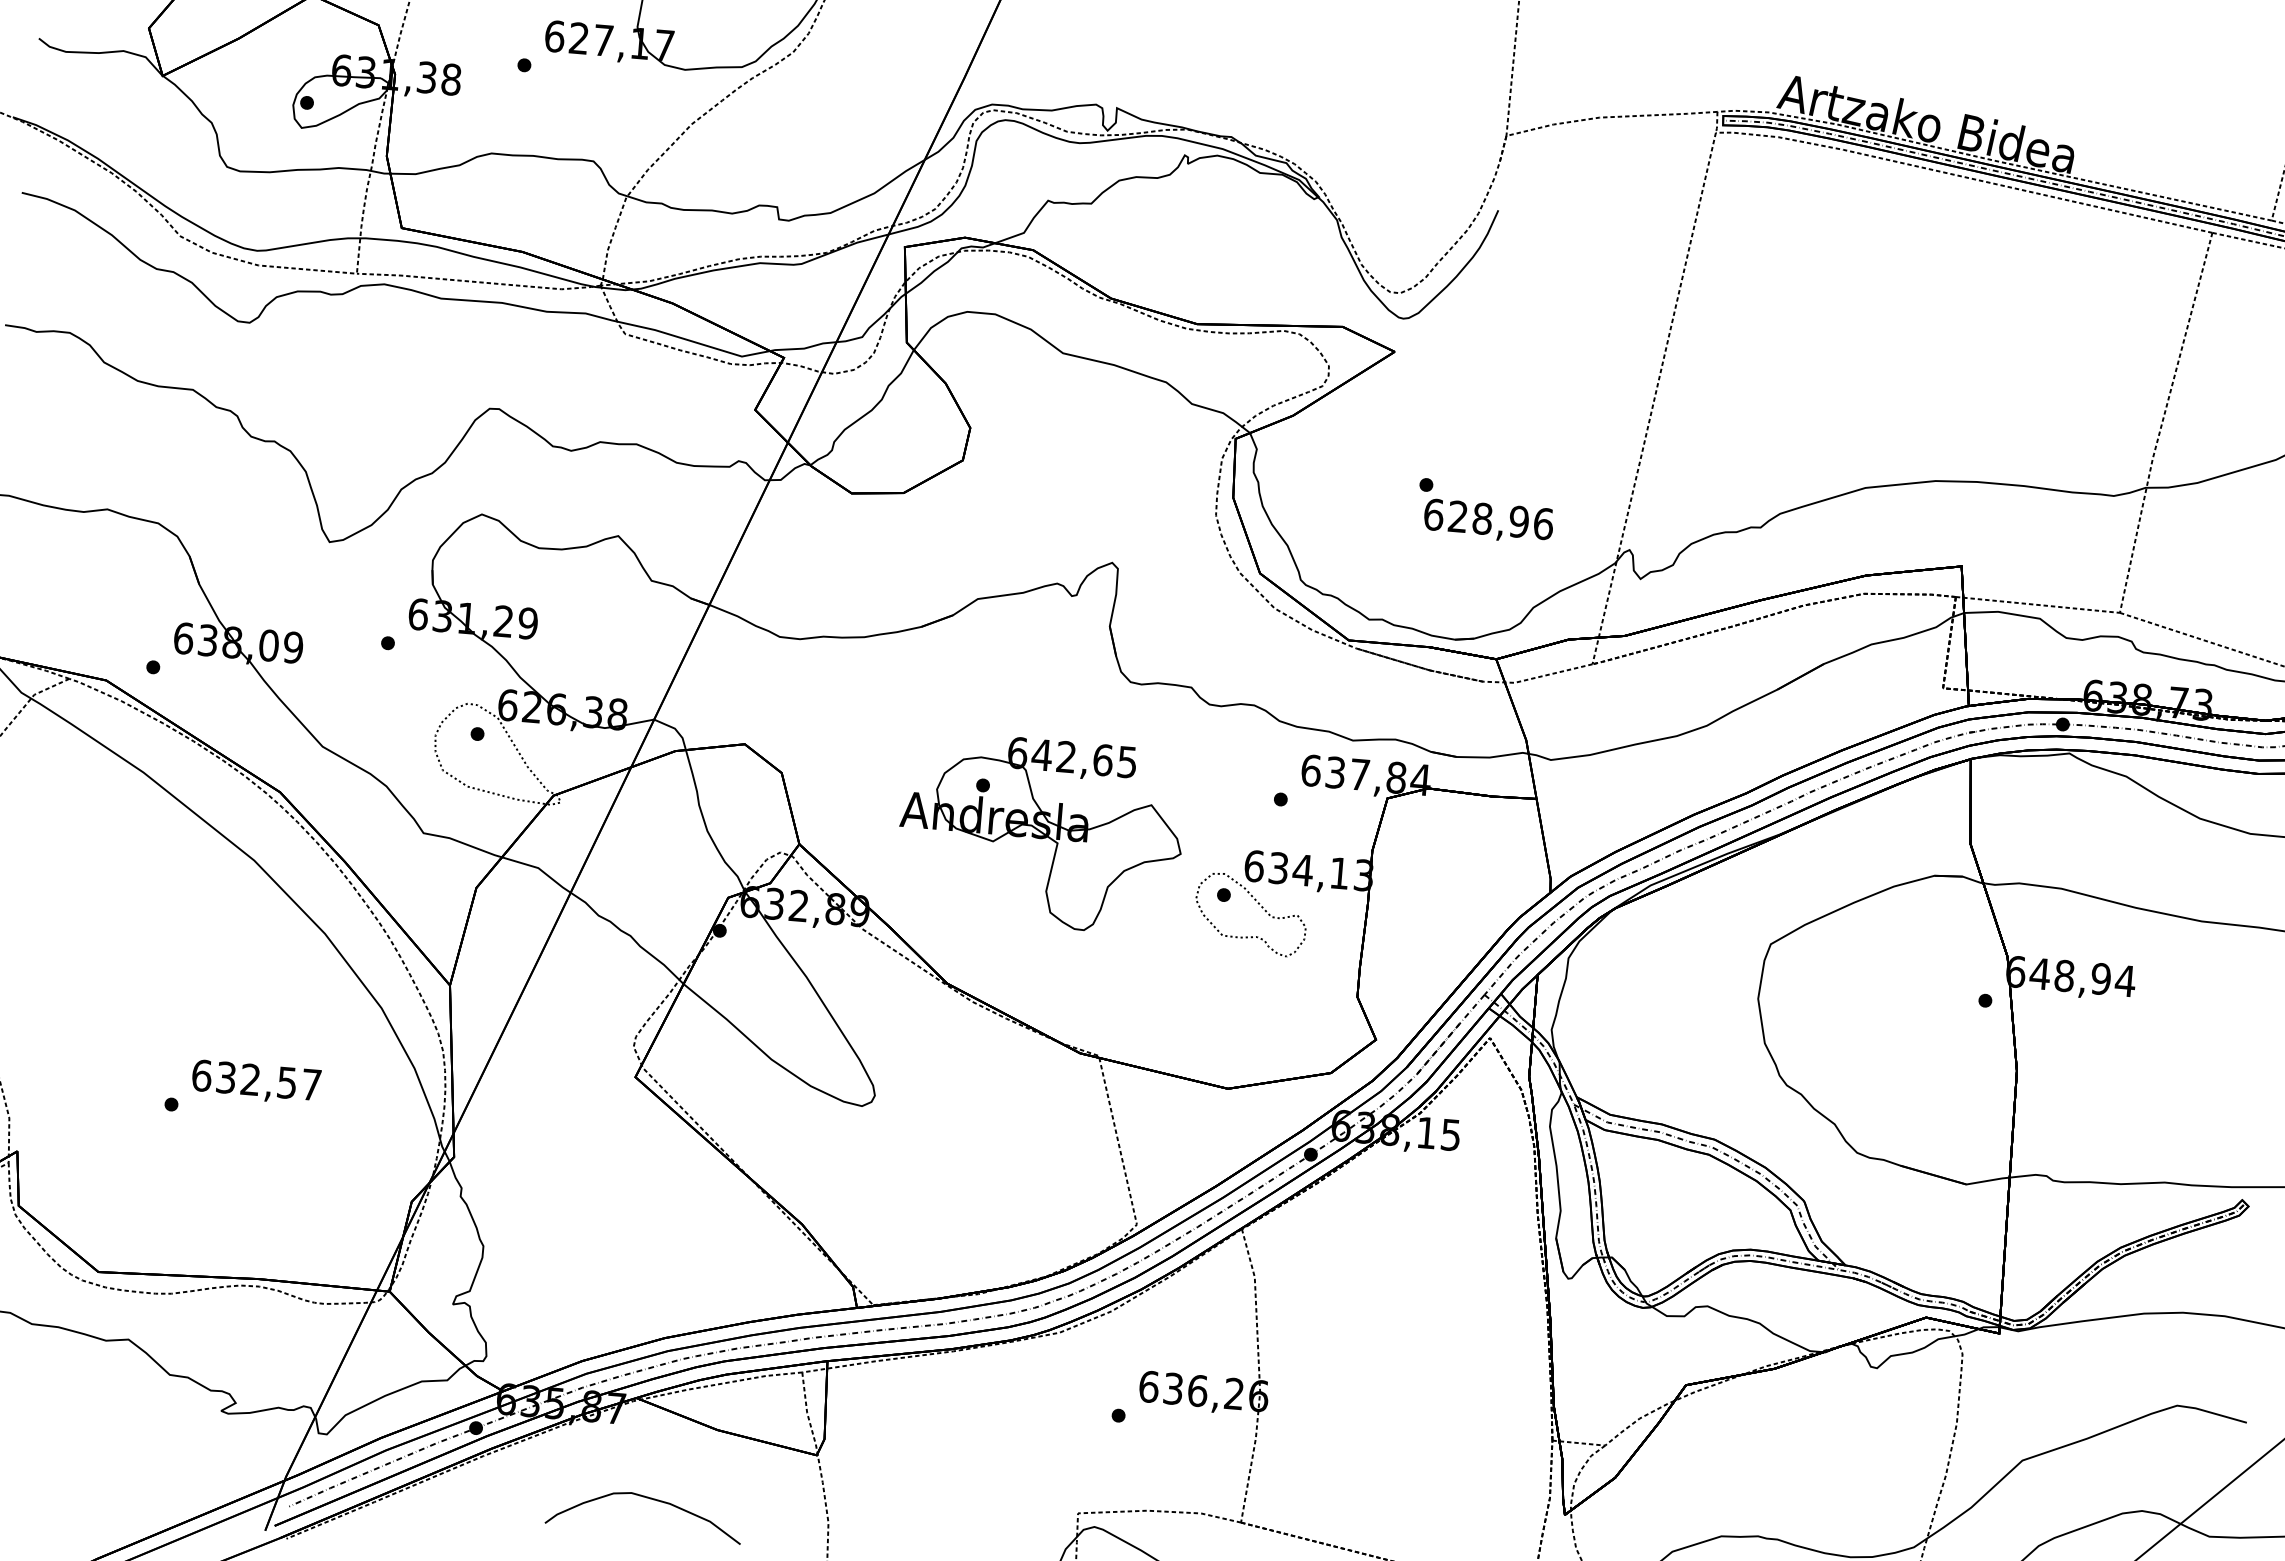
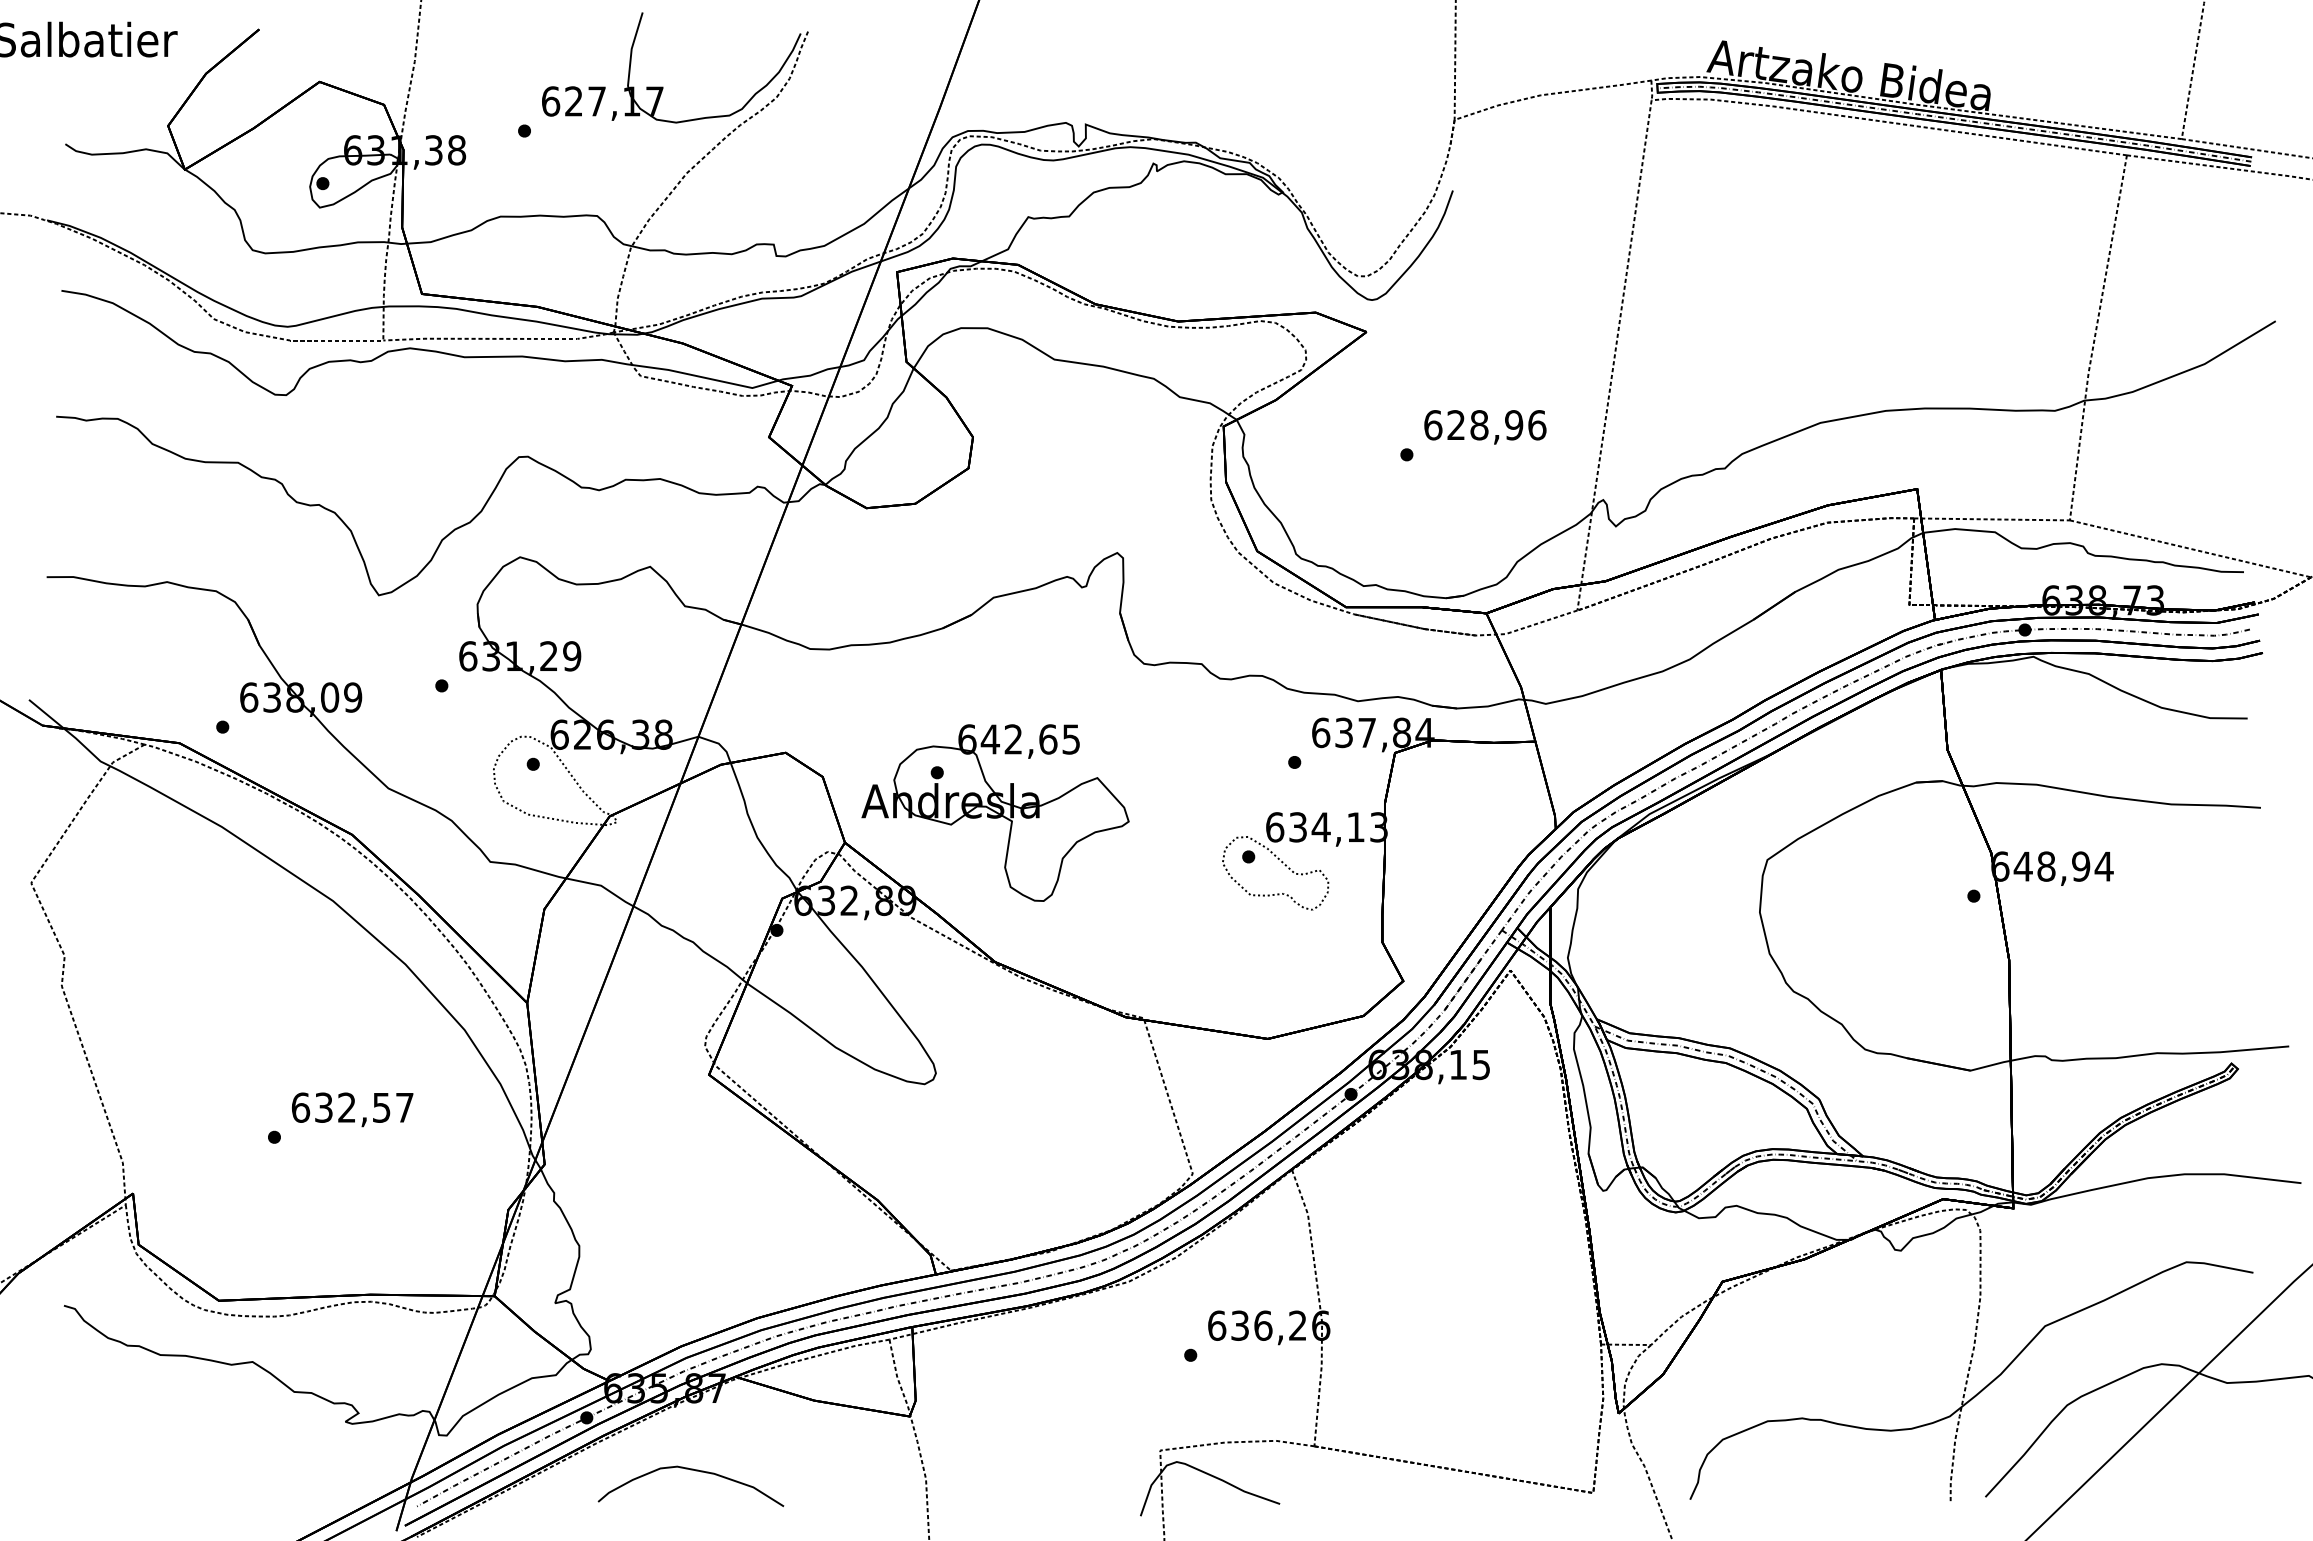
text: (1488, 521) -> (1485, 427), moved
part: (1040, 832) -> (995, 812), moved
curve: (650, 1499) -> (695, 1471), moved

